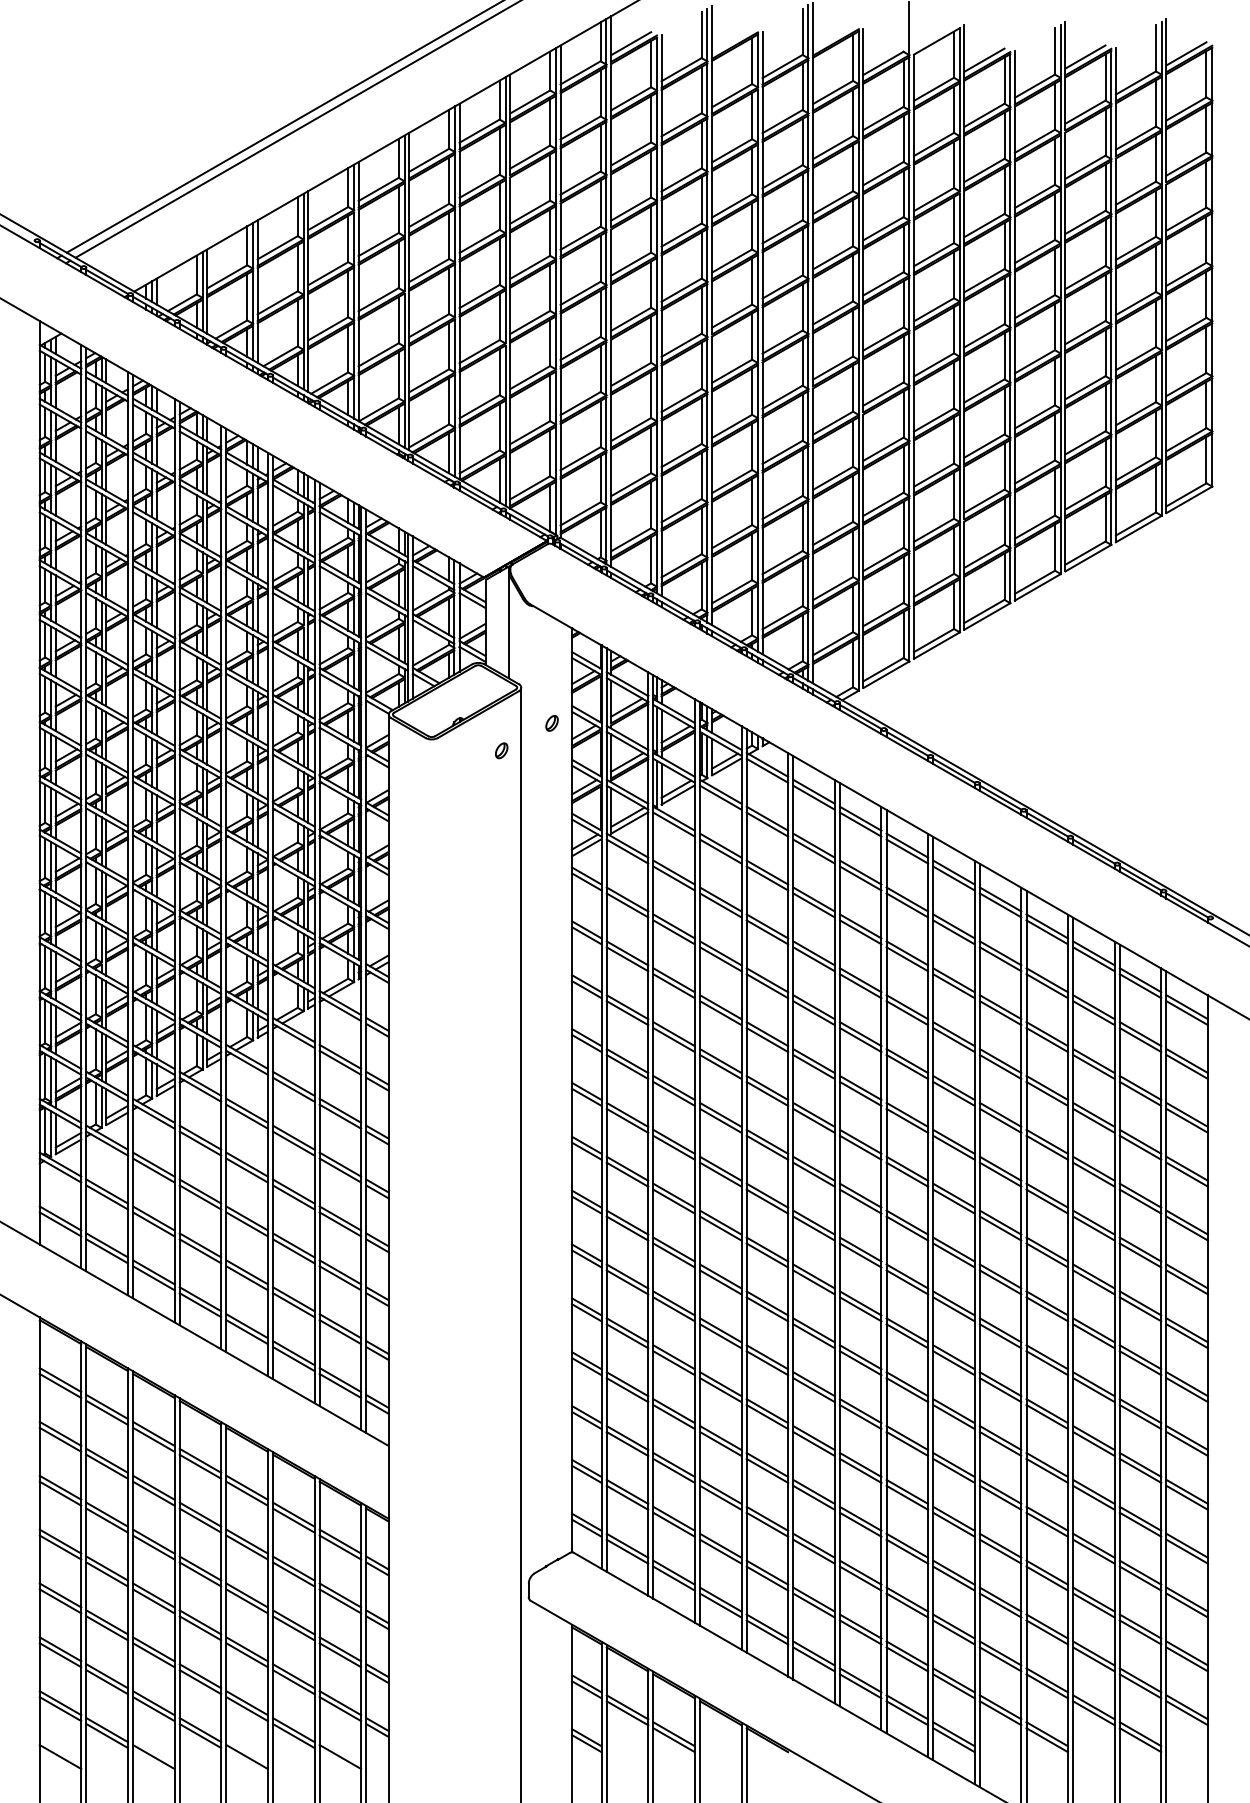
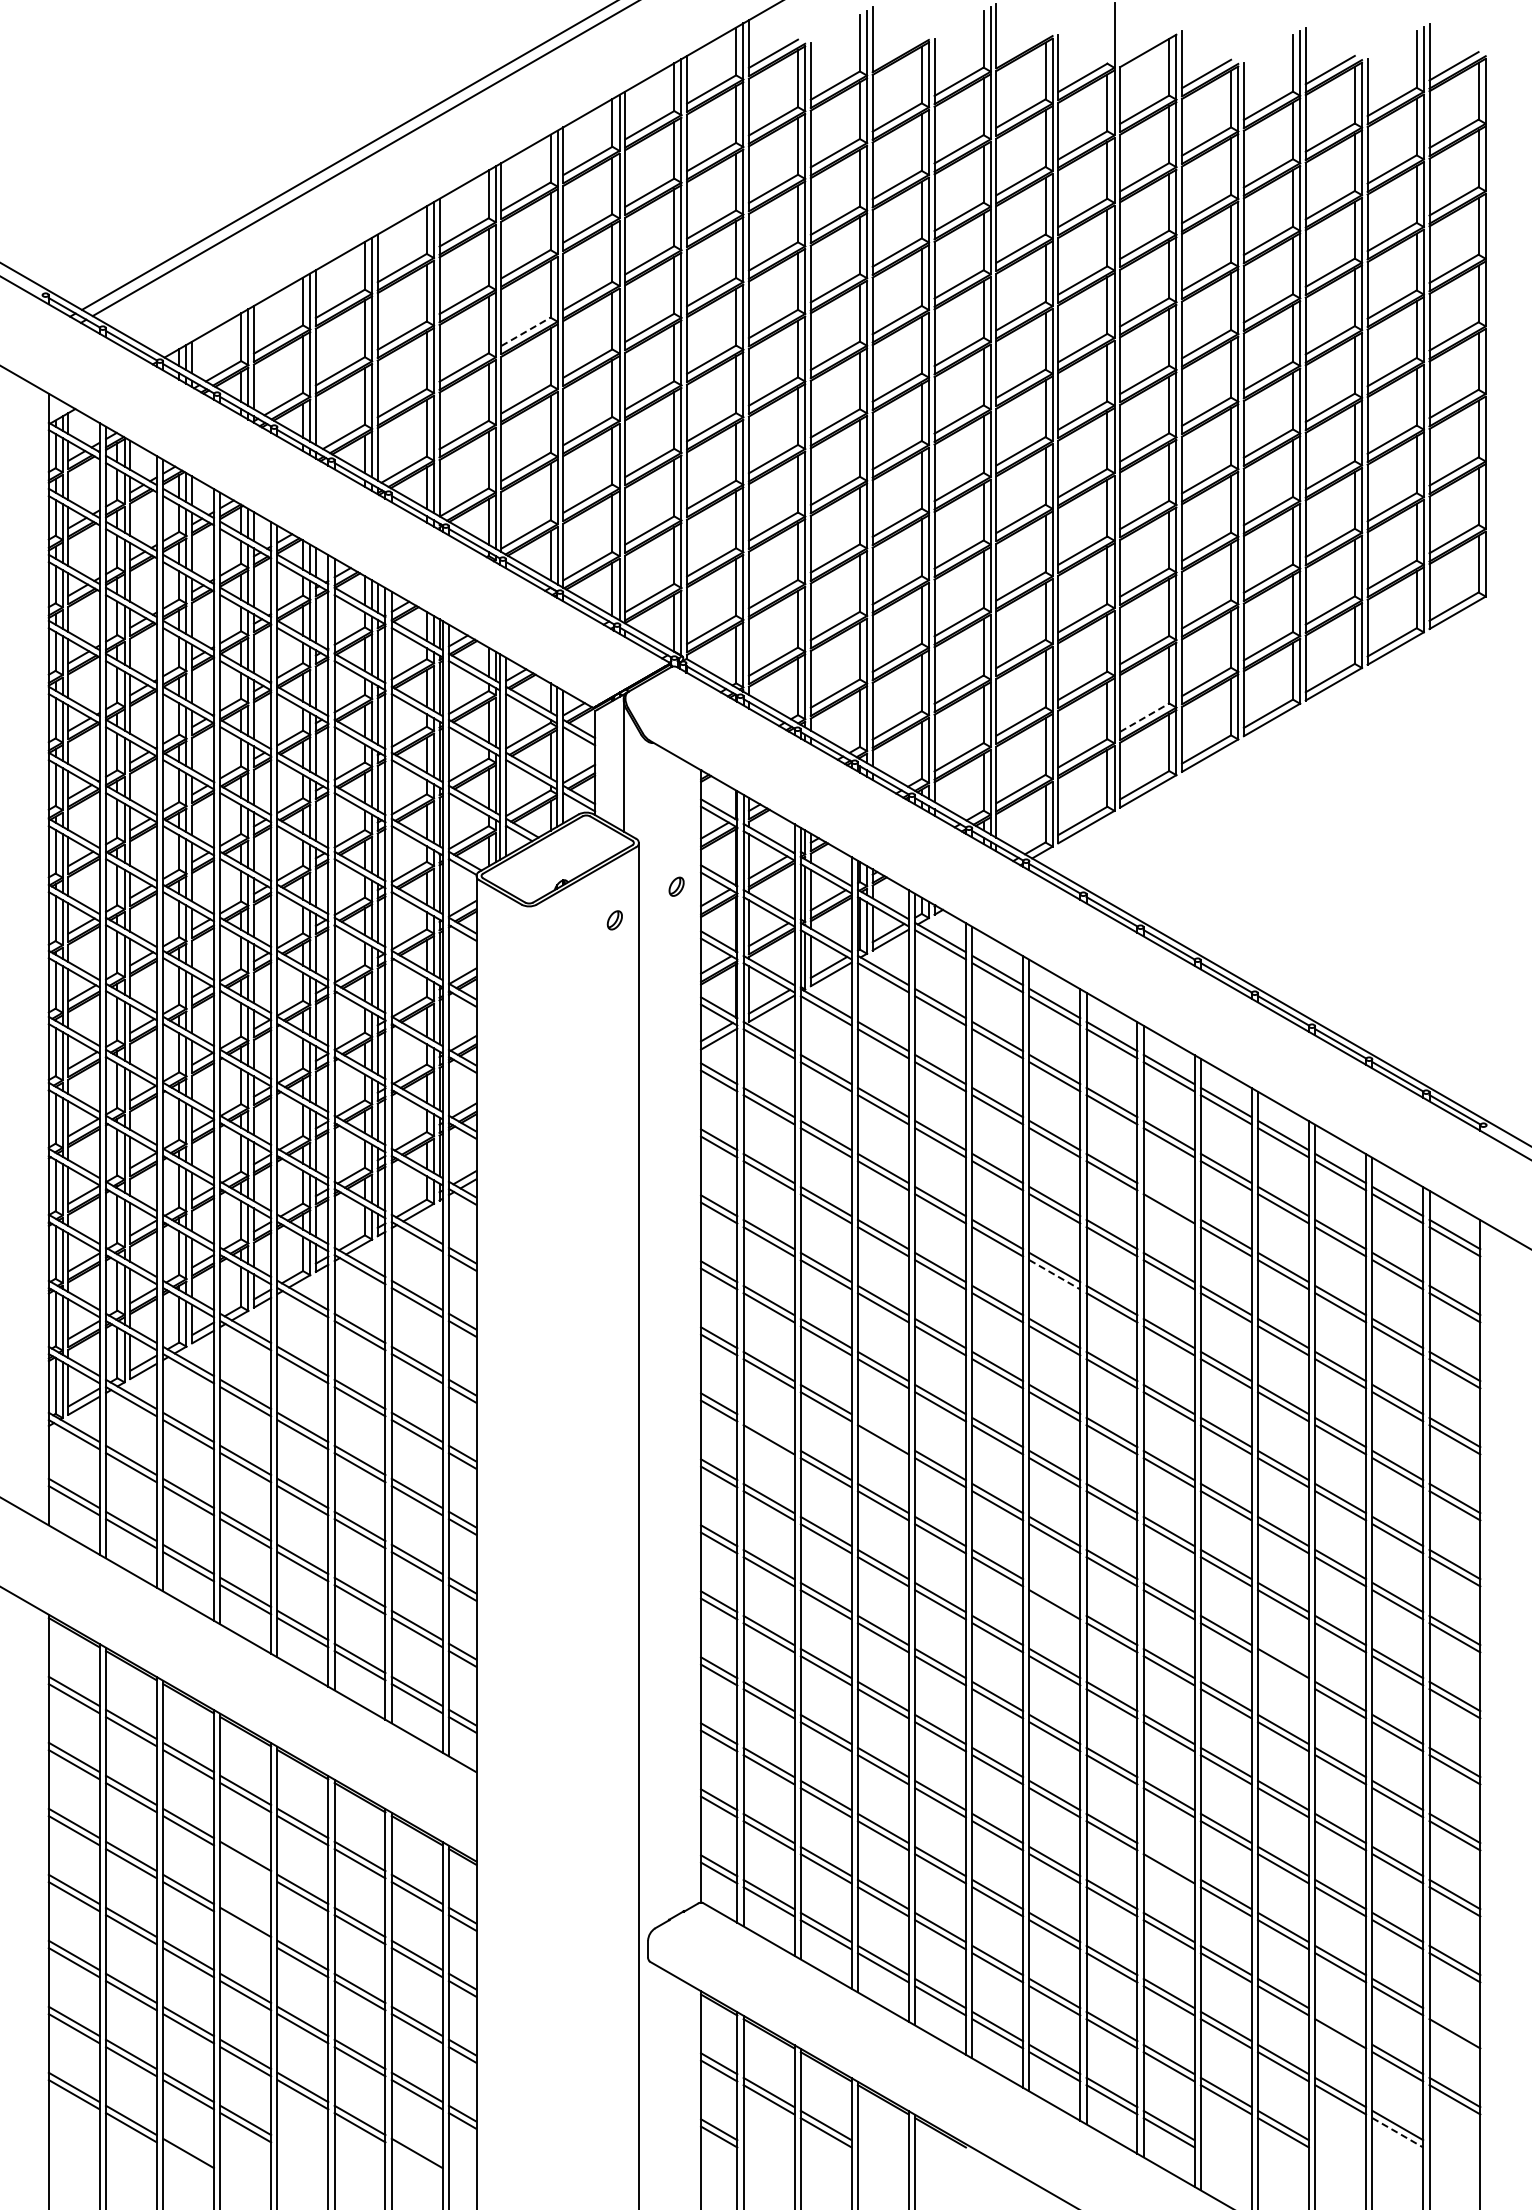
line: (429, 270) -> (526, 331), solid -> dashed
line: (934, 585) -> (1145, 717), solid -> dashed
line: (953, 980) -> (1168, 1201), removed
line: (861, 1040) -> (1055, 1275), solid -> dashed
line: (627, 1168) -> (768, 1432), removed
line: (720, 1168) -> (882, 1432), removed
line: (860, 1303) -> (1054, 1597), removed
line: (1047, 1362) -> (1283, 1670), removed
line: (953, 1518) -> (1168, 1861), removed
line: (200, 1520) -> (245, 1863), removed
line: (200, 1574) -> (245, 1929), removed
line: (1093, 1653) -> (1340, 2026), removed
line: (1186, 1653) -> (1454, 2026), removed
line: (1141, 1740) -> (1398, 2133), solid -> dashed
line: (59, 1757) -> (73, 2153), removed
line: (246, 1757) -> (302, 2153), removed

